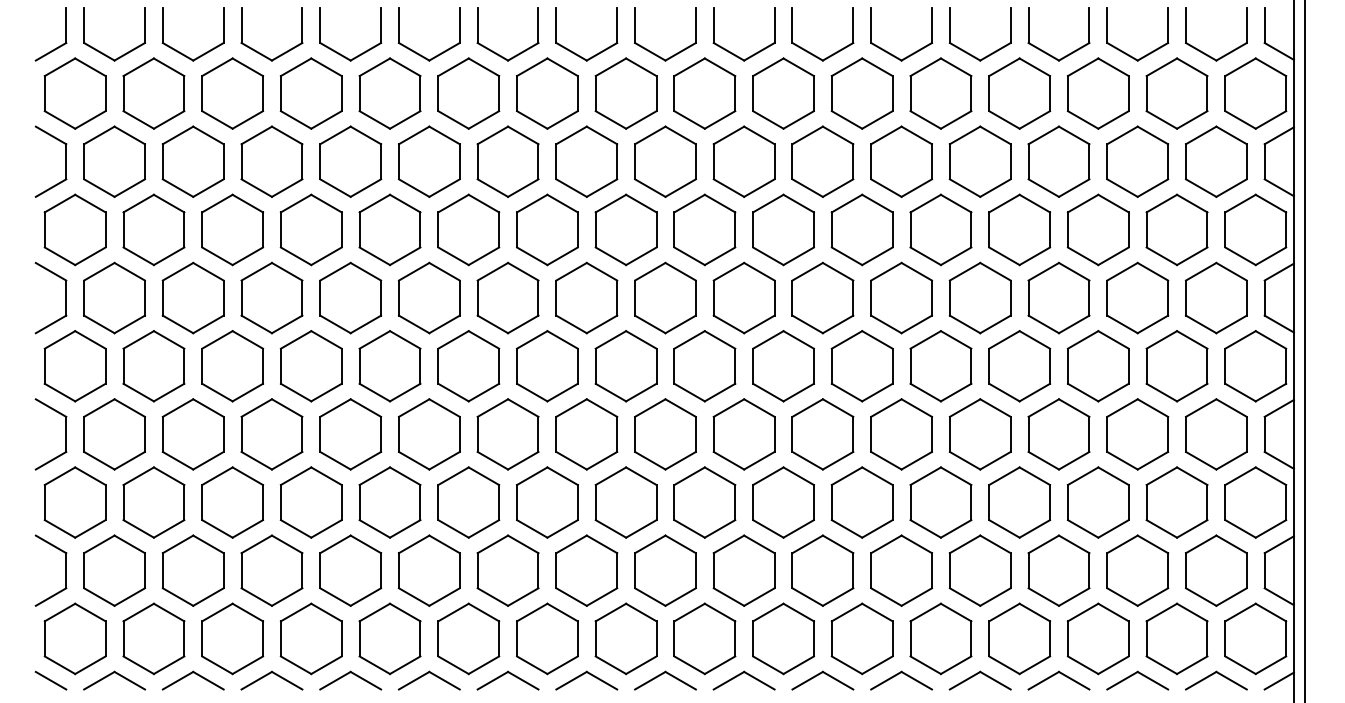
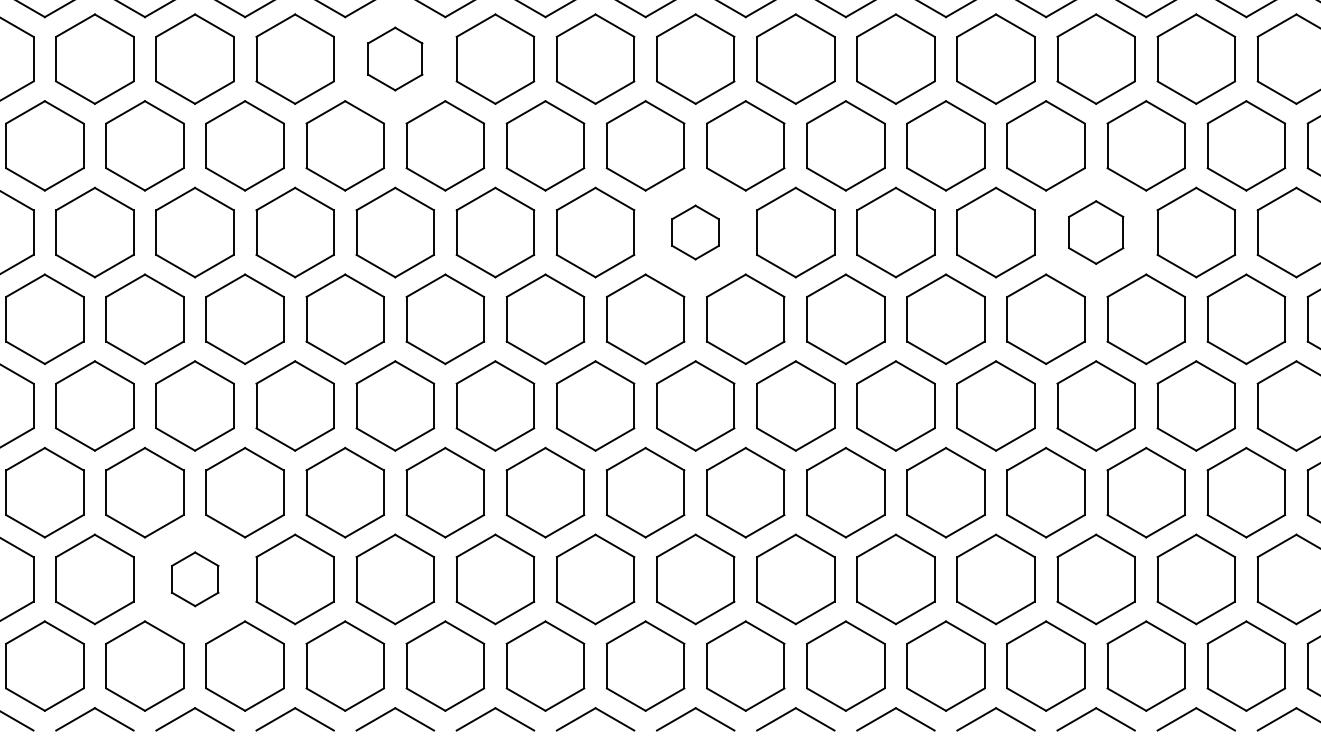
part: (507, 161) -> (394, 58), size x0.7
part: (743, 297) -> (694, 231), size x0.6
part: (1058, 297) -> (1095, 231), size x0.7
part: (350, 570) -> (194, 579), size x0.6

